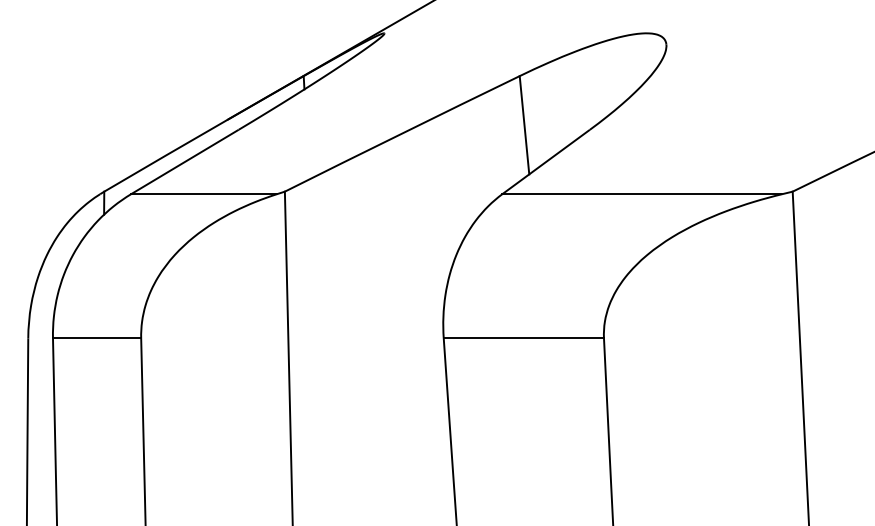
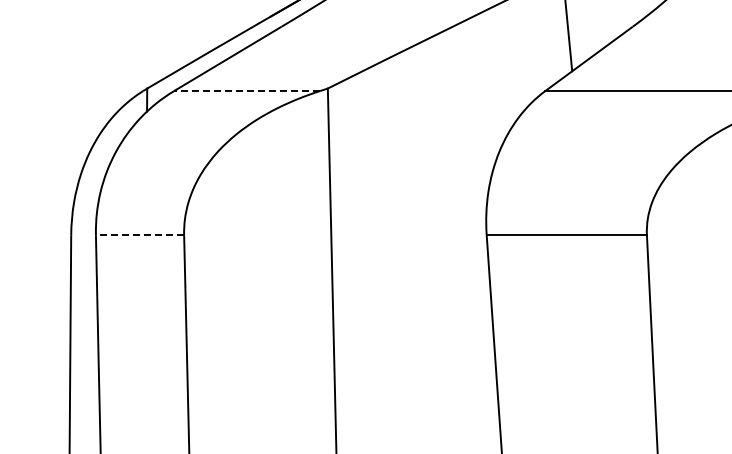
line: (204, 194) -> (247, 91), solid -> dashed
line: (96, 338) -> (139, 235), solid -> dashed

